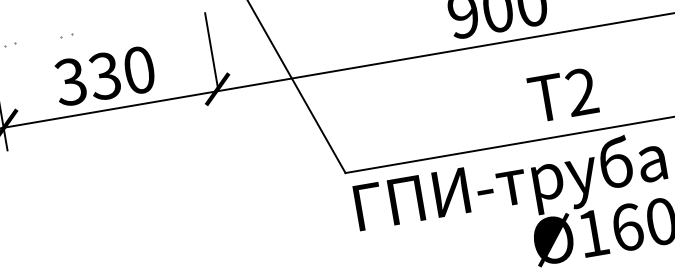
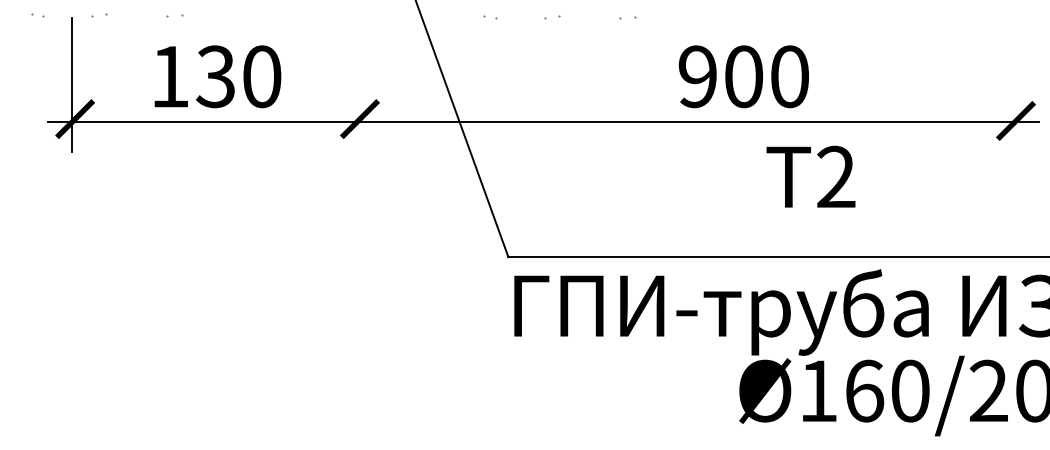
line: (211, 50) -> (360, 67), removed
text: (70, 81) -> (169, 76), 330 -> 130
text: (562, 94) -> (810, 176), moved

